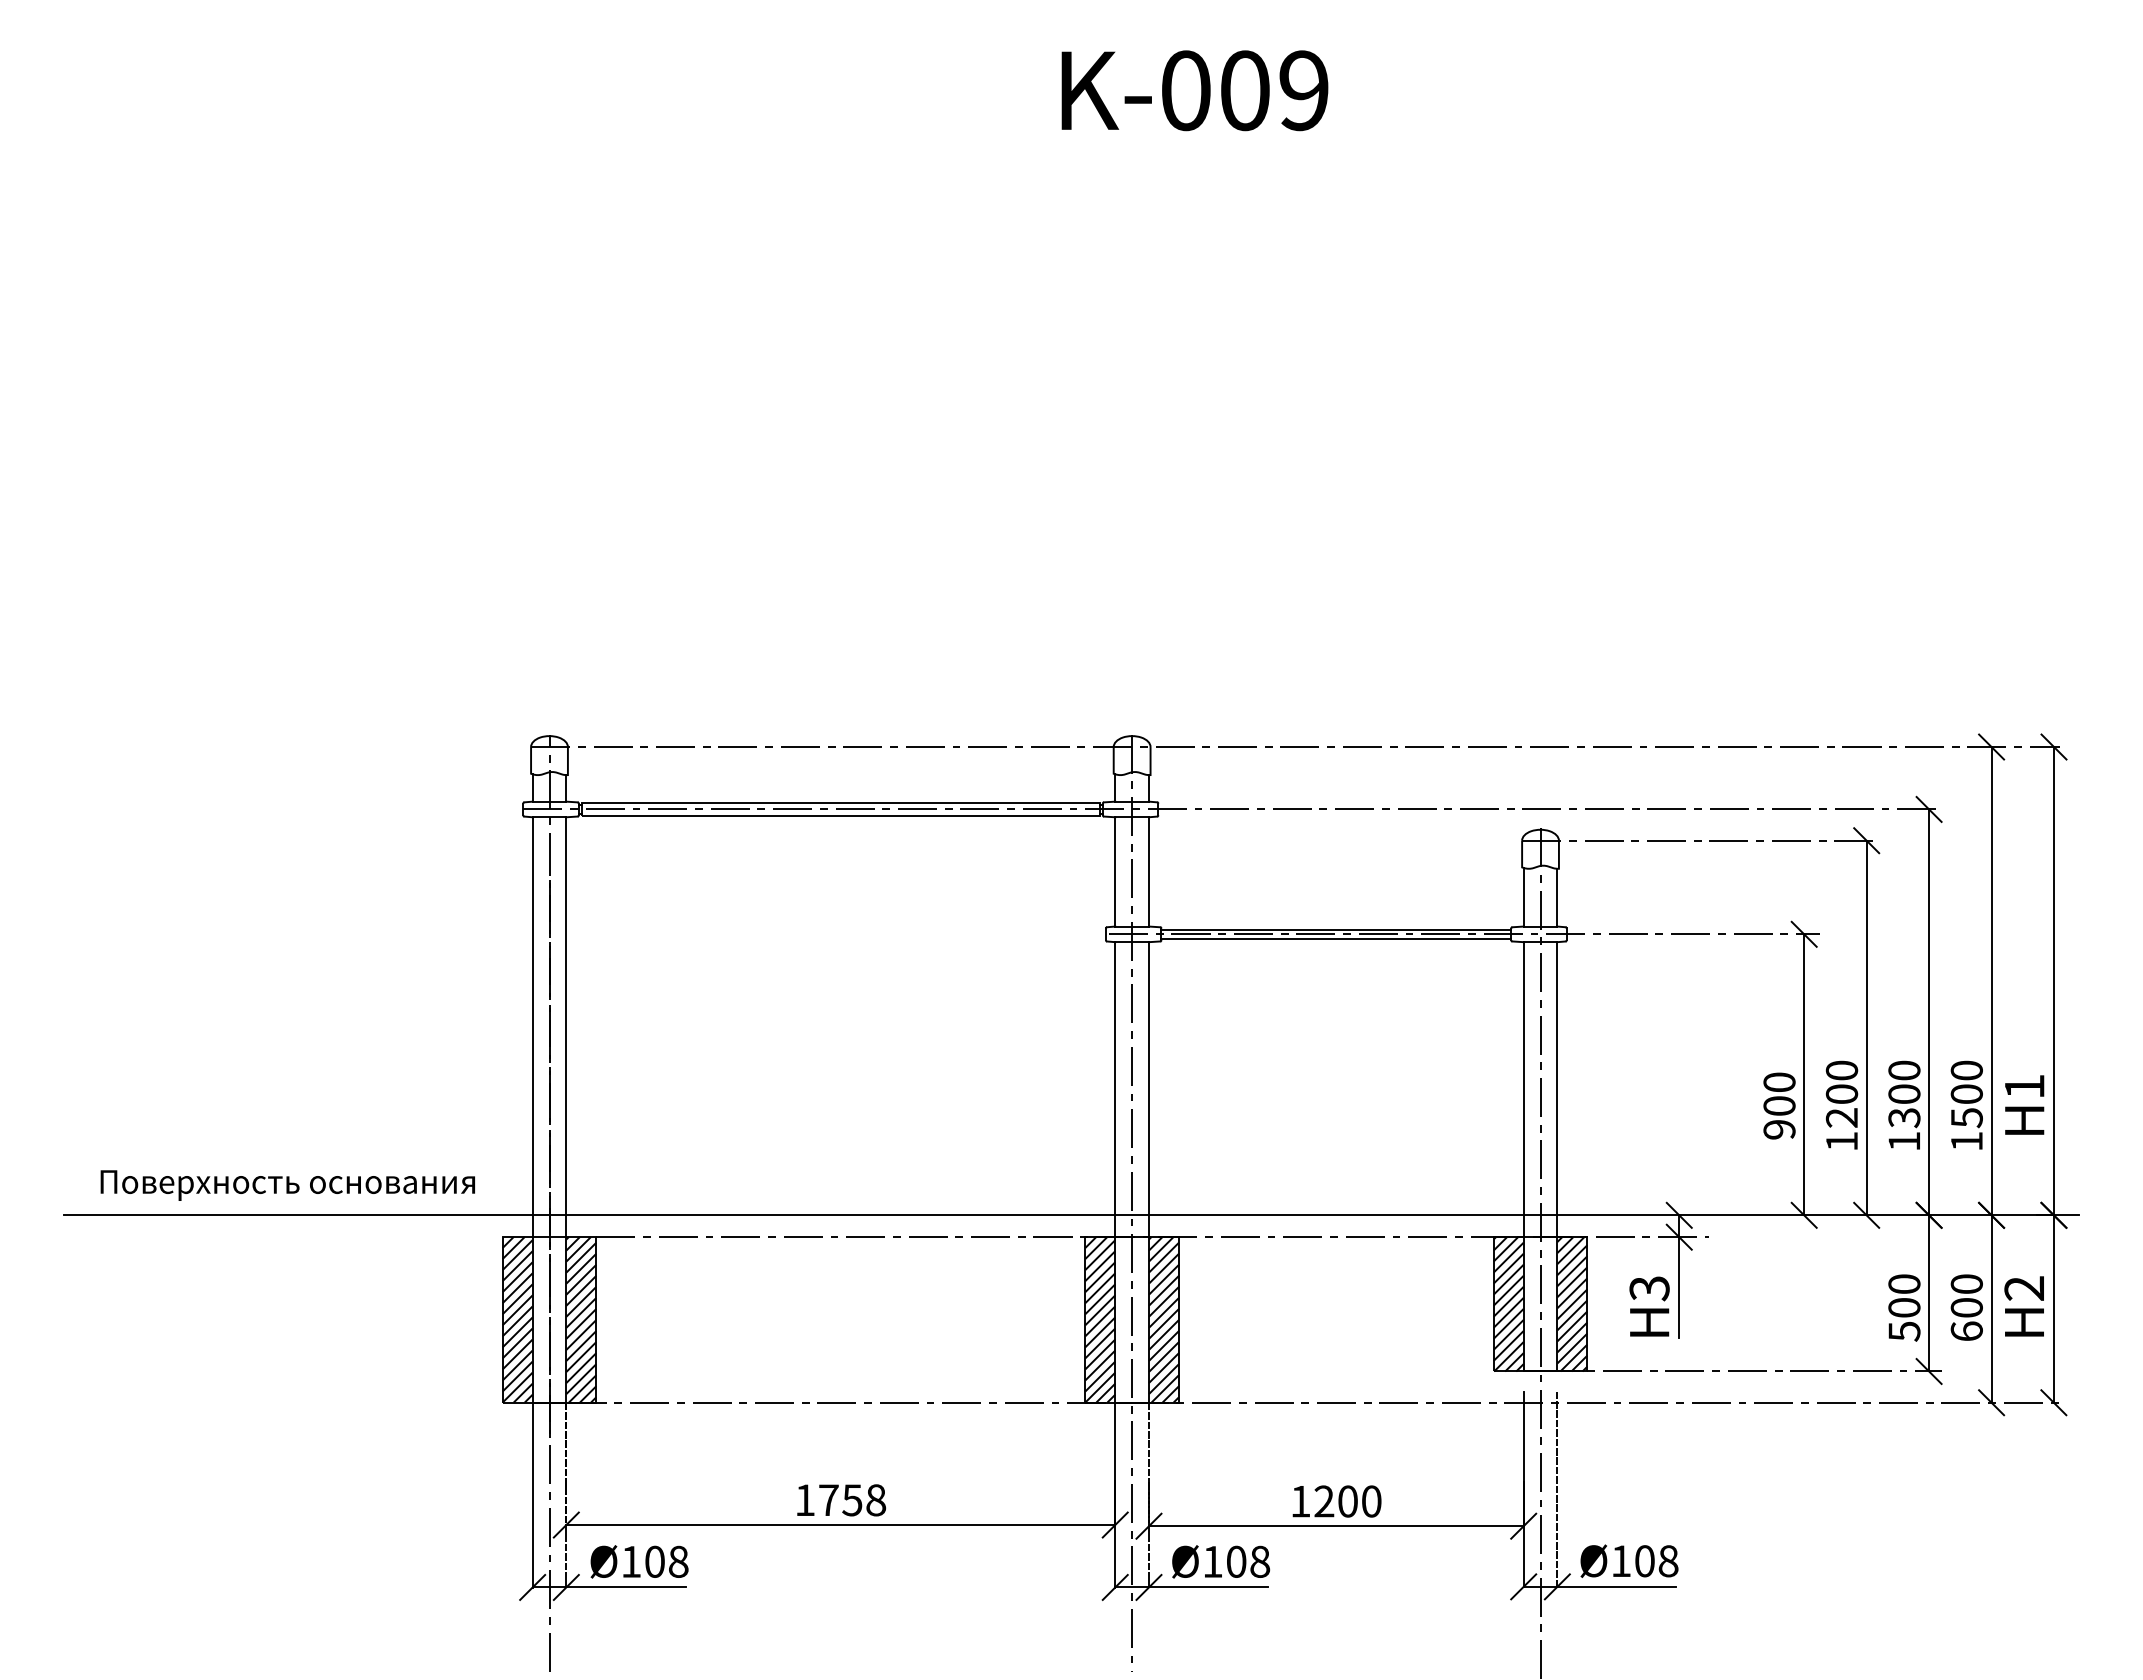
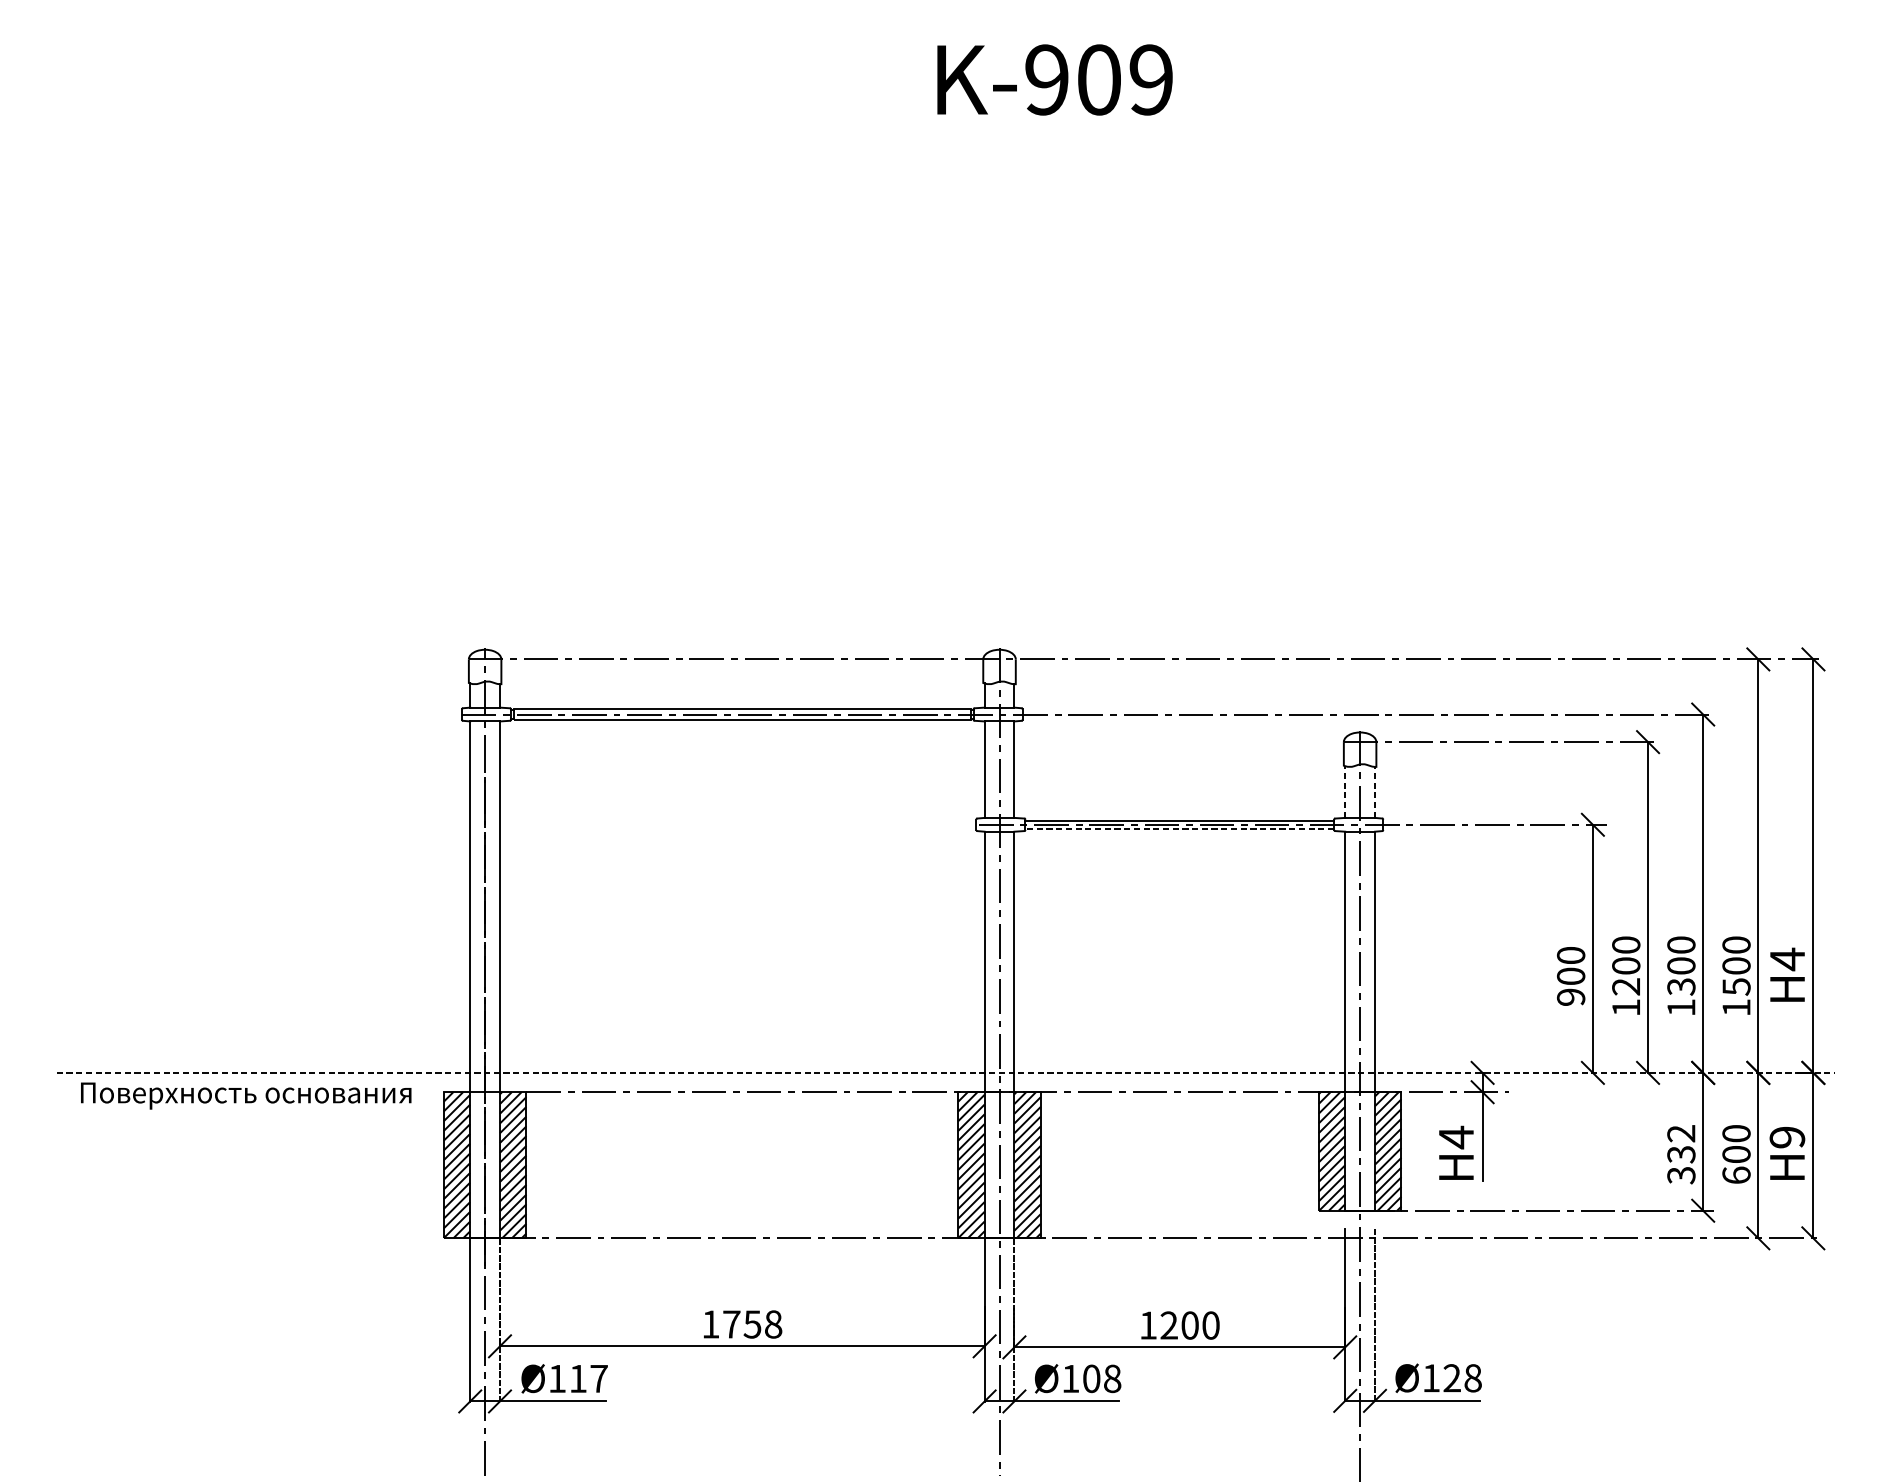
text: (1185, 90) -> (1046, 79), K-009 -> K-909
line: (1523, 896) -> (1345, 791), solid -> dashed
line: (1557, 897) -> (1375, 792), solid -> dashed
line: (1336, 939) -> (1179, 829), solid -> dashed
text: (2024, 1086) -> (1787, 959), H1 -> H4
text: (287, 1185) -> (245, 1095), moved
line: (1071, 1215) -> (946, 1073), solid -> dashed
text: (1649, 1288) -> (1456, 1137), H3 -> H4
text: (2024, 1288) -> (1787, 1137), H2 -> H9
text: (1904, 1307) -> (1681, 1154), 500 -> 332
text: (666, 1561) -> (588, 1378), Ø108 -> Ø117
text: (1644, 1561) -> (1451, 1378), Ø108 -> Ø128

